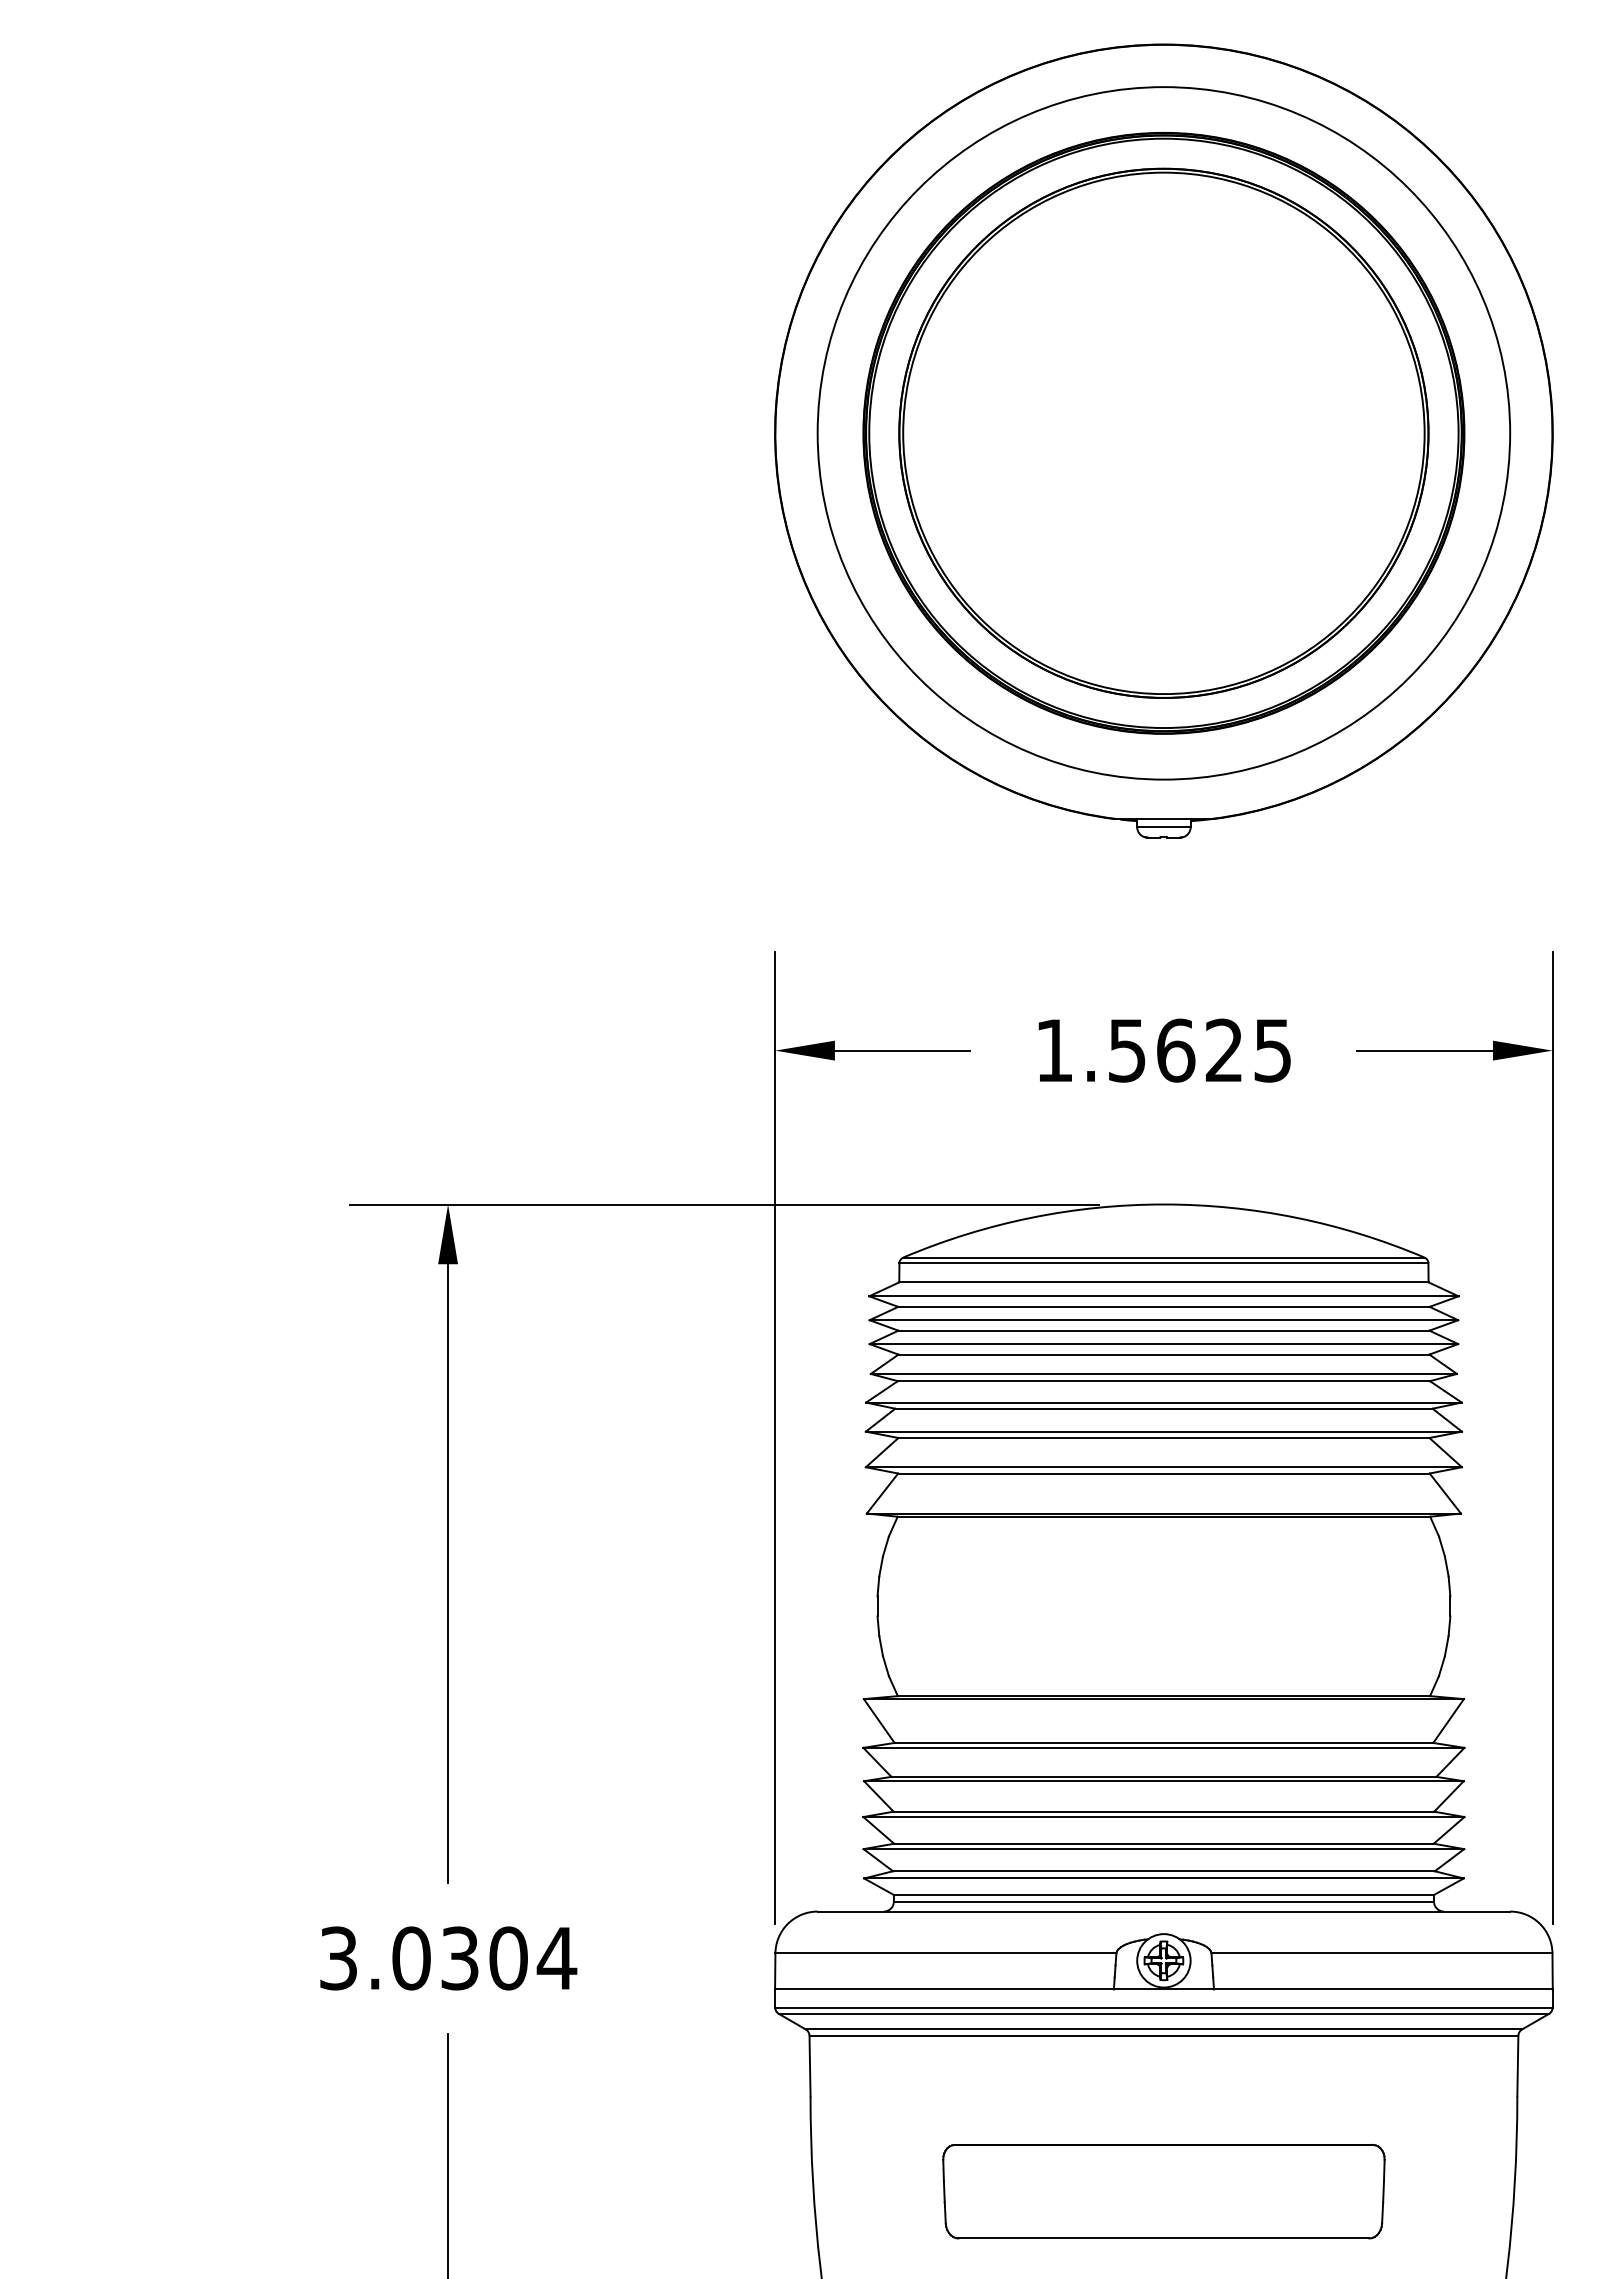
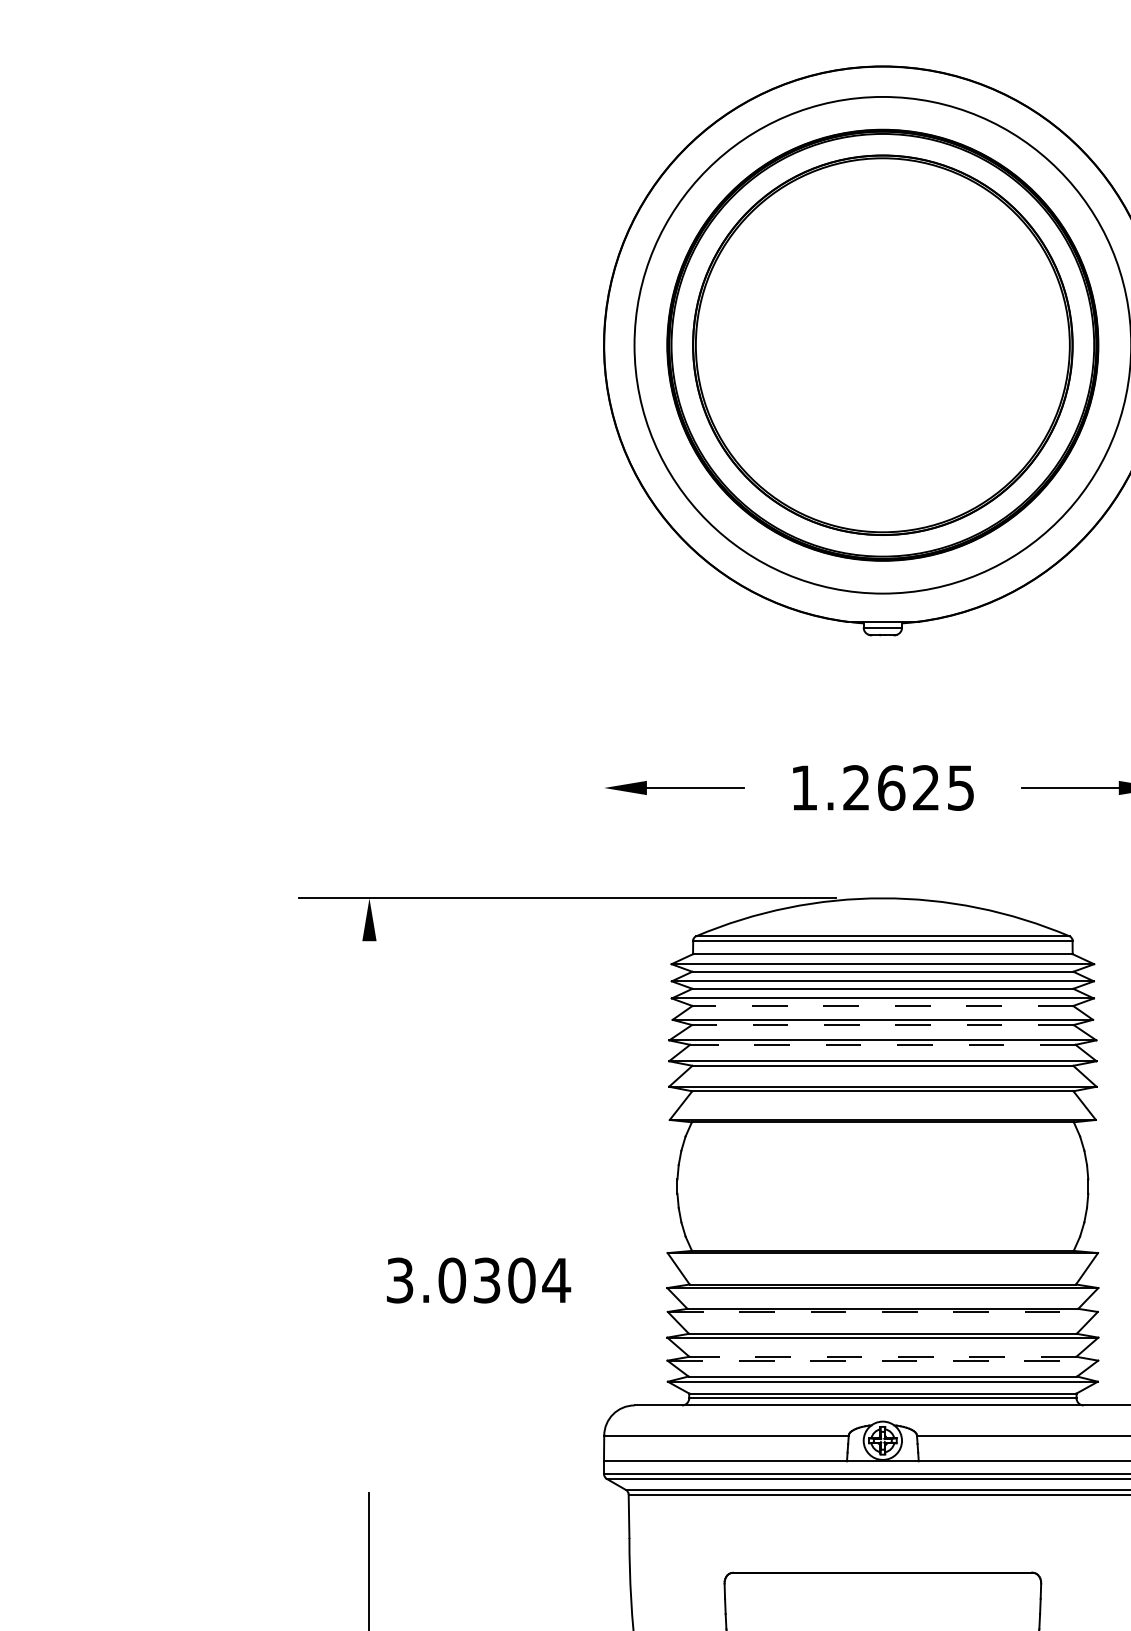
text: (1126, 1050) -> (856, 787), 1.5625 -> 1.2625
line: (1163, 1354) -> (882, 1005), solid -> dashed
line: (1163, 1381) -> (882, 1025), solid -> dashed
line: (1163, 1408) -> (882, 1044), solid -> dashed
line: (775, 1438) -> (604, 1066), removed
line: (448, 1573) -> (369, 1162), removed
line: (1163, 1781) -> (882, 1312), solid -> dashed
line: (1163, 1843) -> (882, 1356), solid -> dashed
line: (1164, 1849) -> (883, 1360), solid -> dashed
text: (448, 1958) -> (478, 1280), moved

